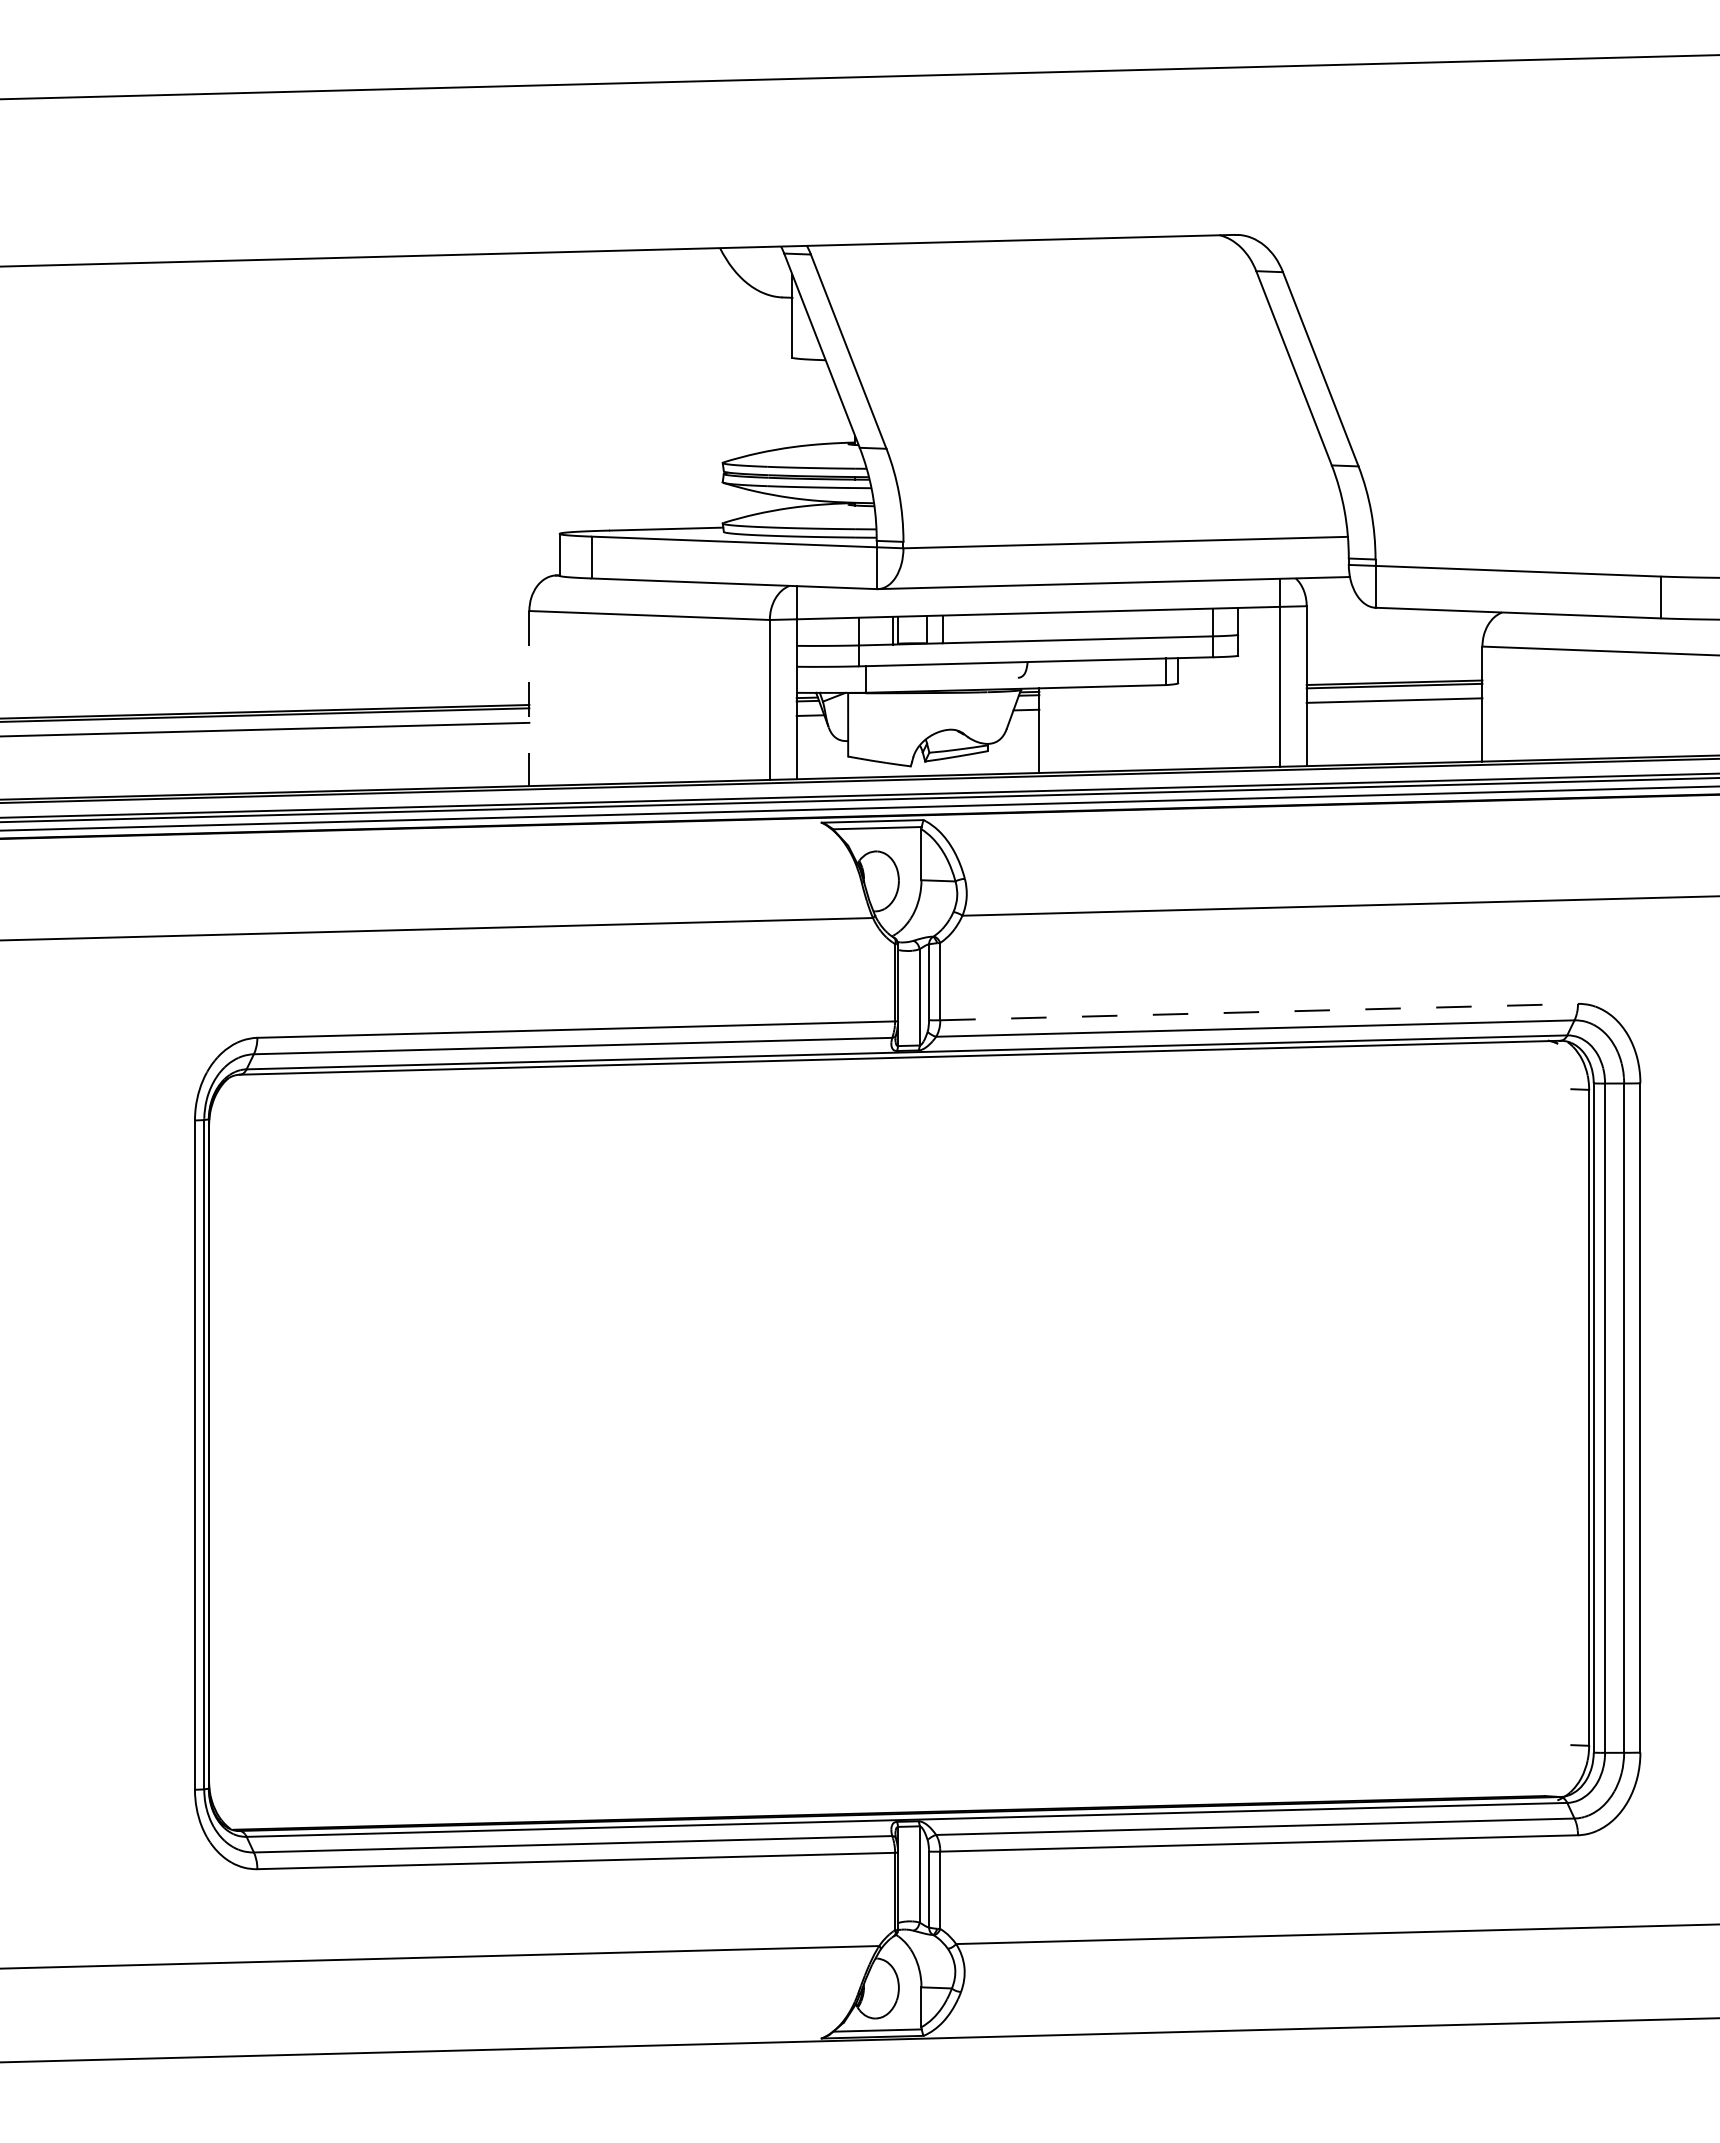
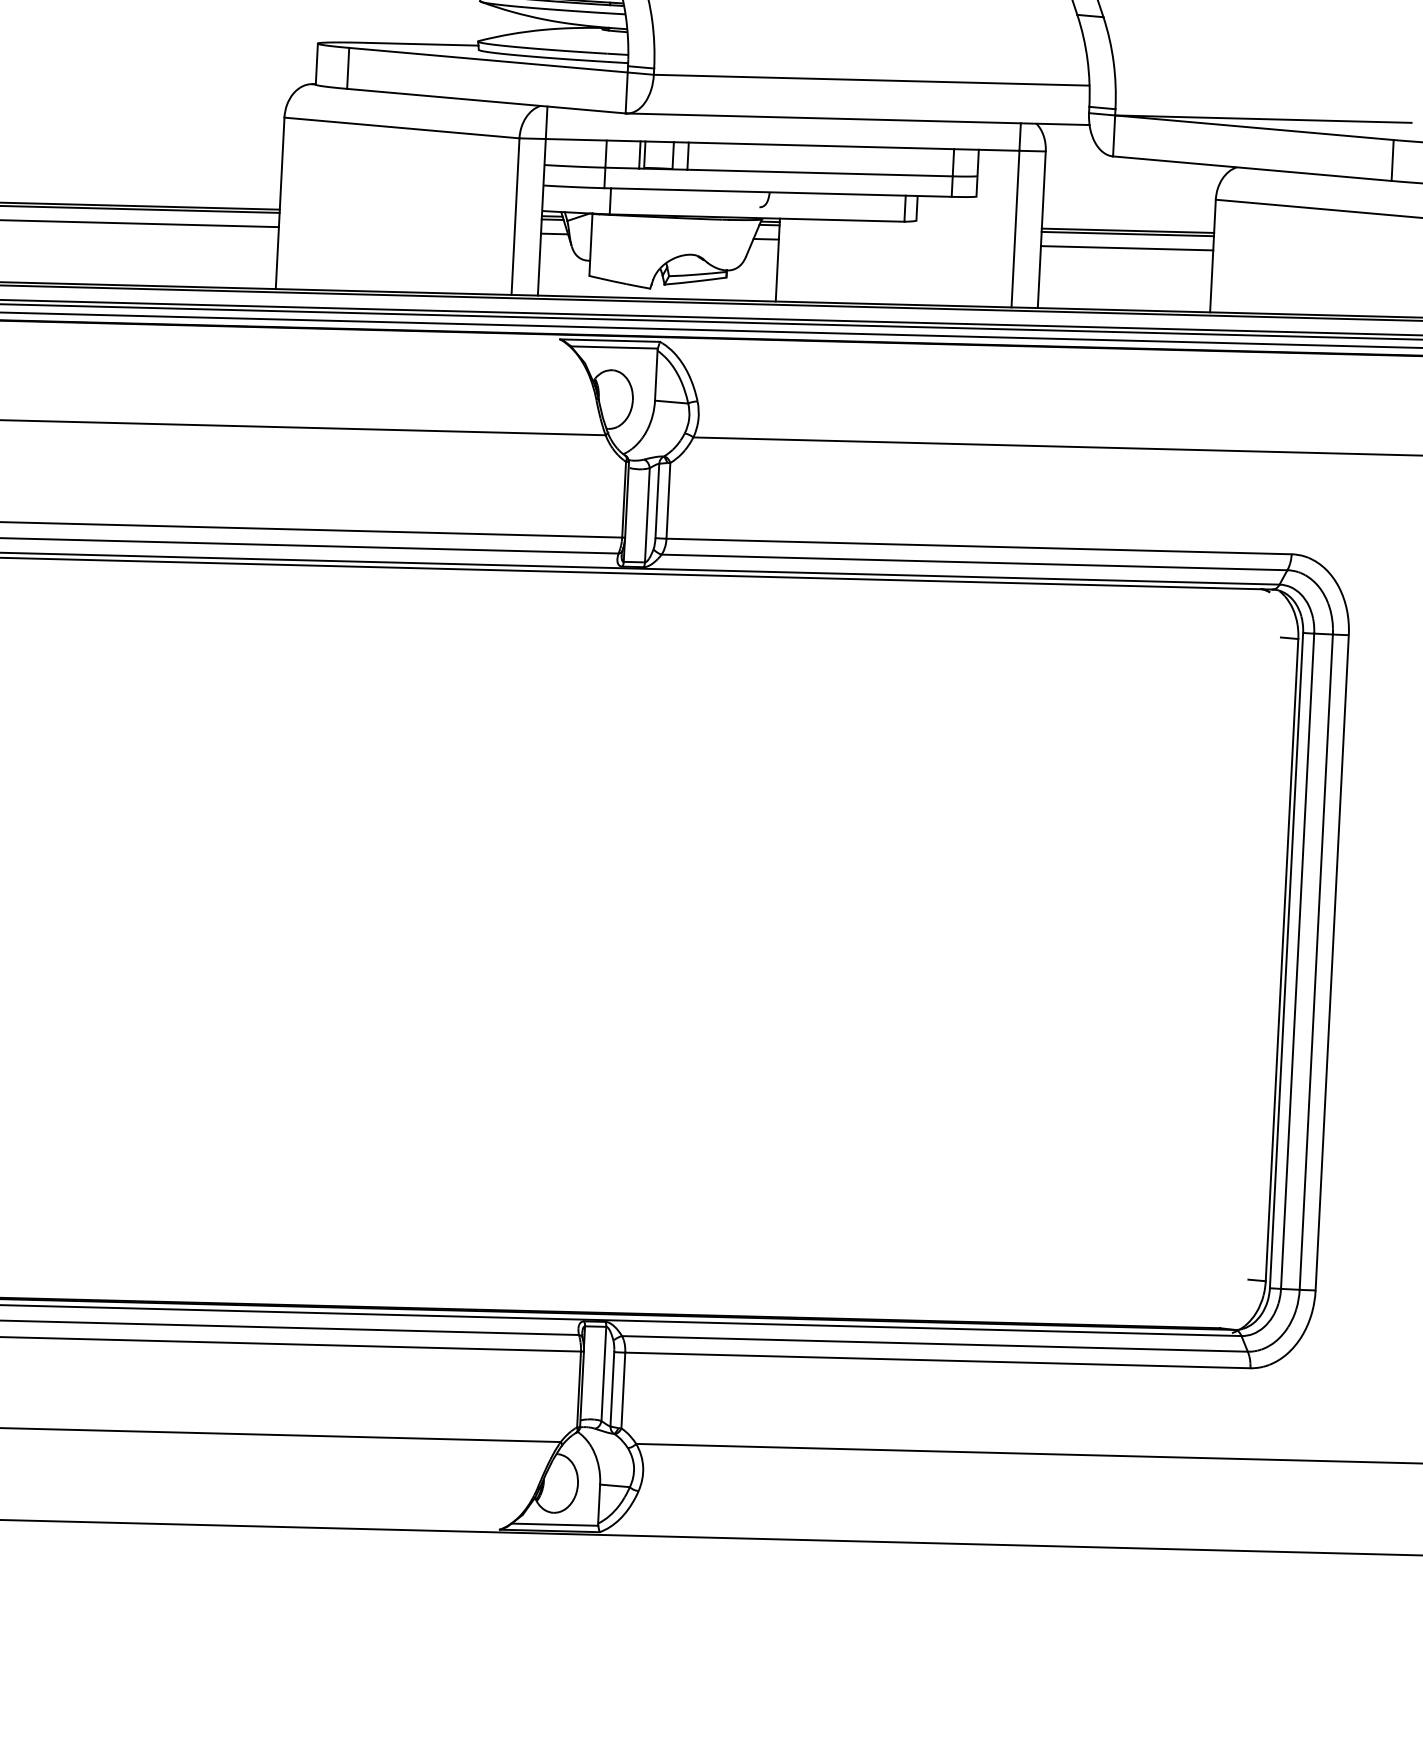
line: (1526, 561) -> (1263, 118), added
line: (529, 698) -> (280, 203), dashed -> solid
line: (1259, 1012) -> (979, 546), dashed -> solid

